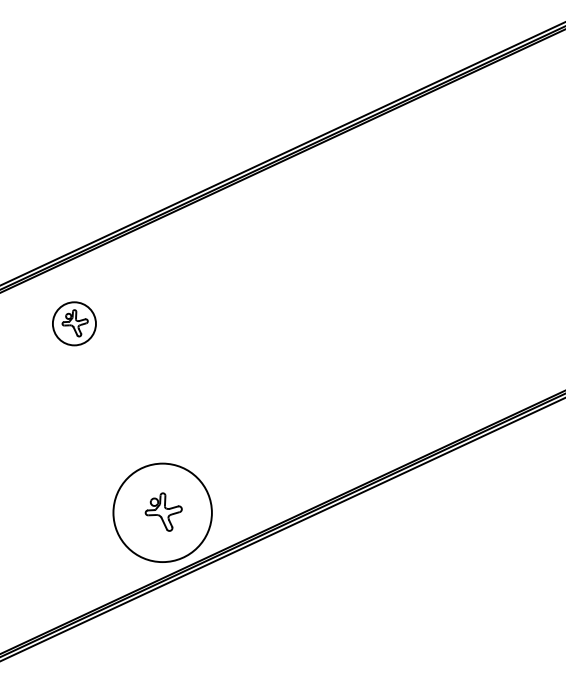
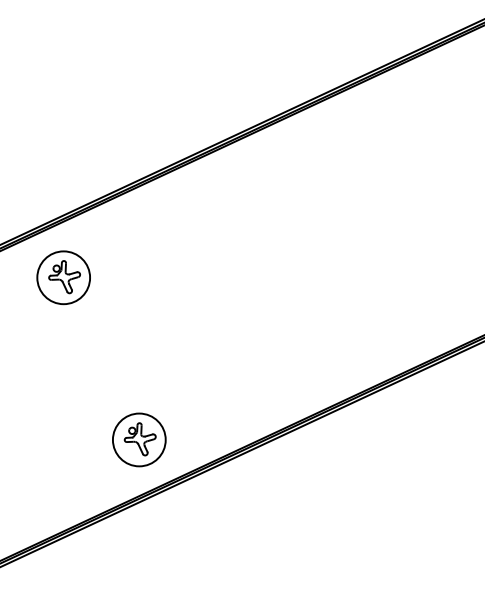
part: (74, 323) -> (63, 277), size x1.43
circle: (161, 512) -> (138, 439), size x0.62

